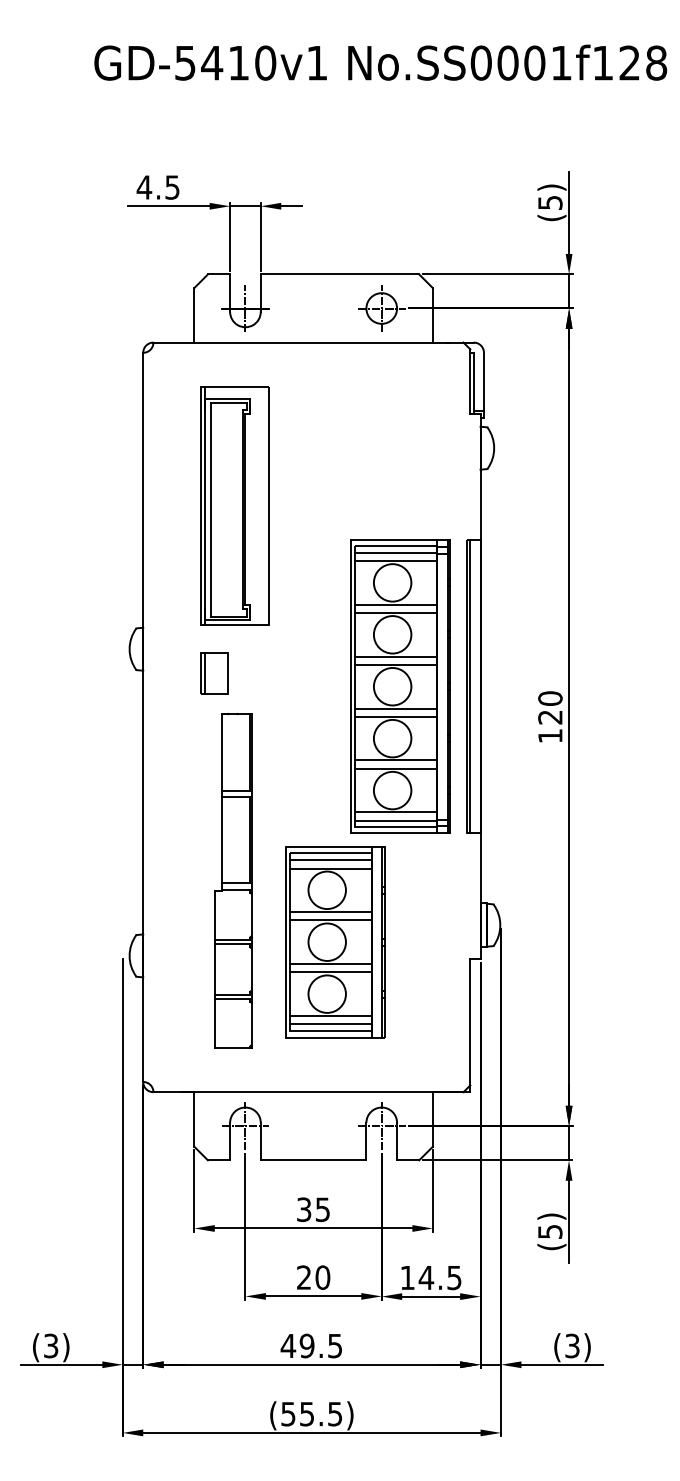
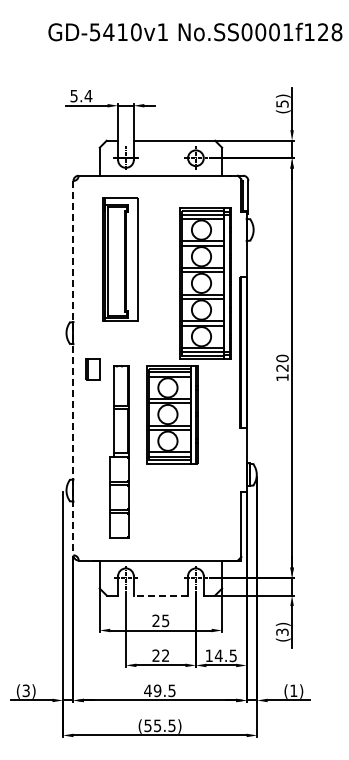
text: (158, 188) -> (81, 96), 4.5 -> 5.4
part: (213, 673) -> (92, 369), moved
line: (143, 718) -> (73, 368), solid -> dashed
part: (367, 788) -> (188, 335), moved
line: (312, 1160) -> (160, 595), solid -> dashed
text: (302, 1210) -> (155, 621), 35 -> 25
text: (548, 1230) -> (281, 631), (5) -> (3)
text: (322, 1277) -> (165, 655), 20 -> 22
text: (571, 1345) -> (293, 690), (3) -> (1)

